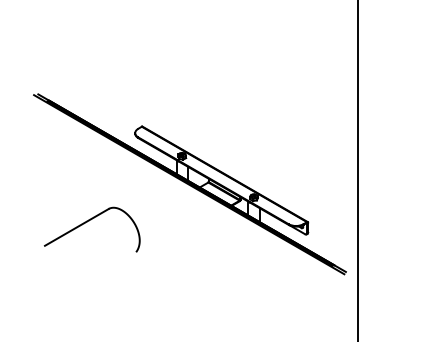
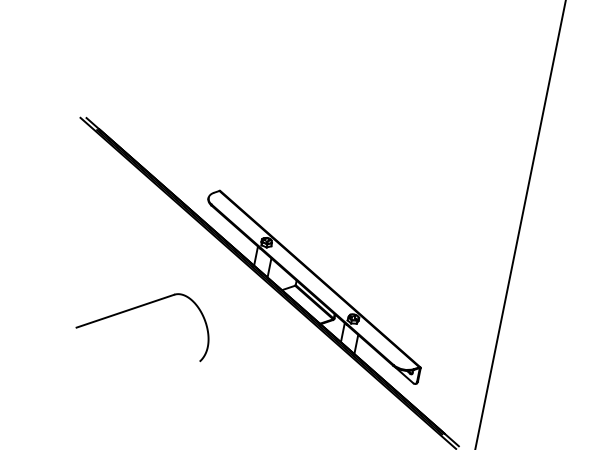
part: (87, 222) -> (141, 307), moved

